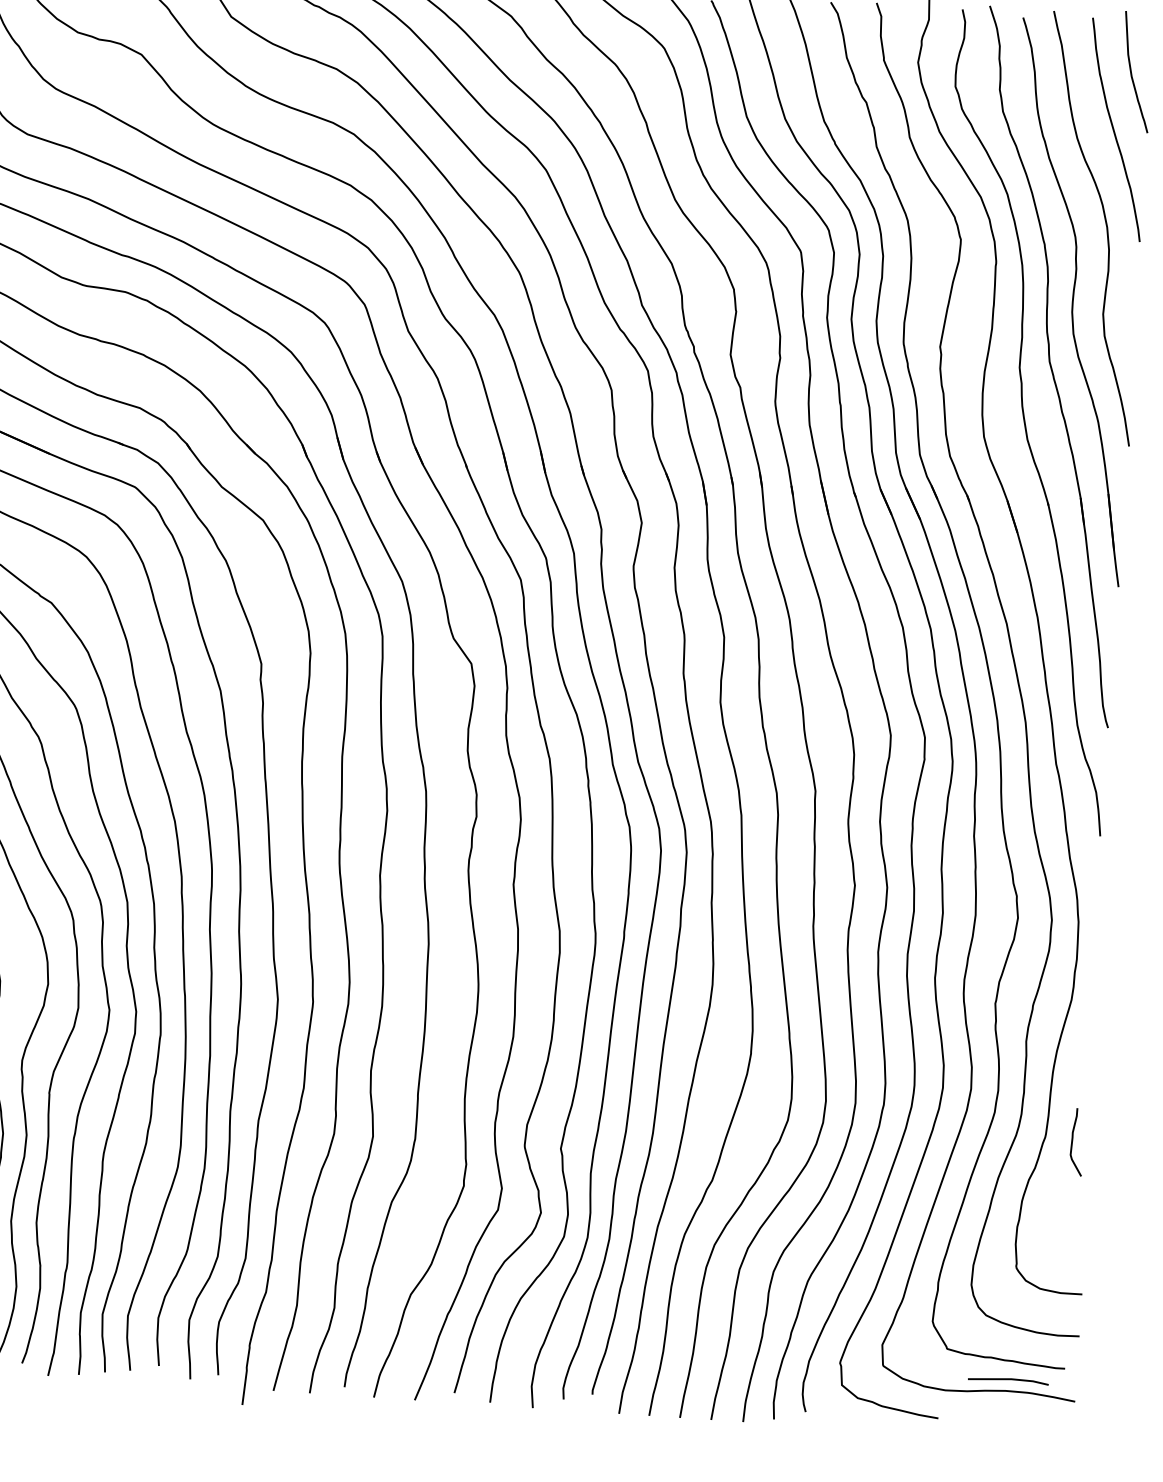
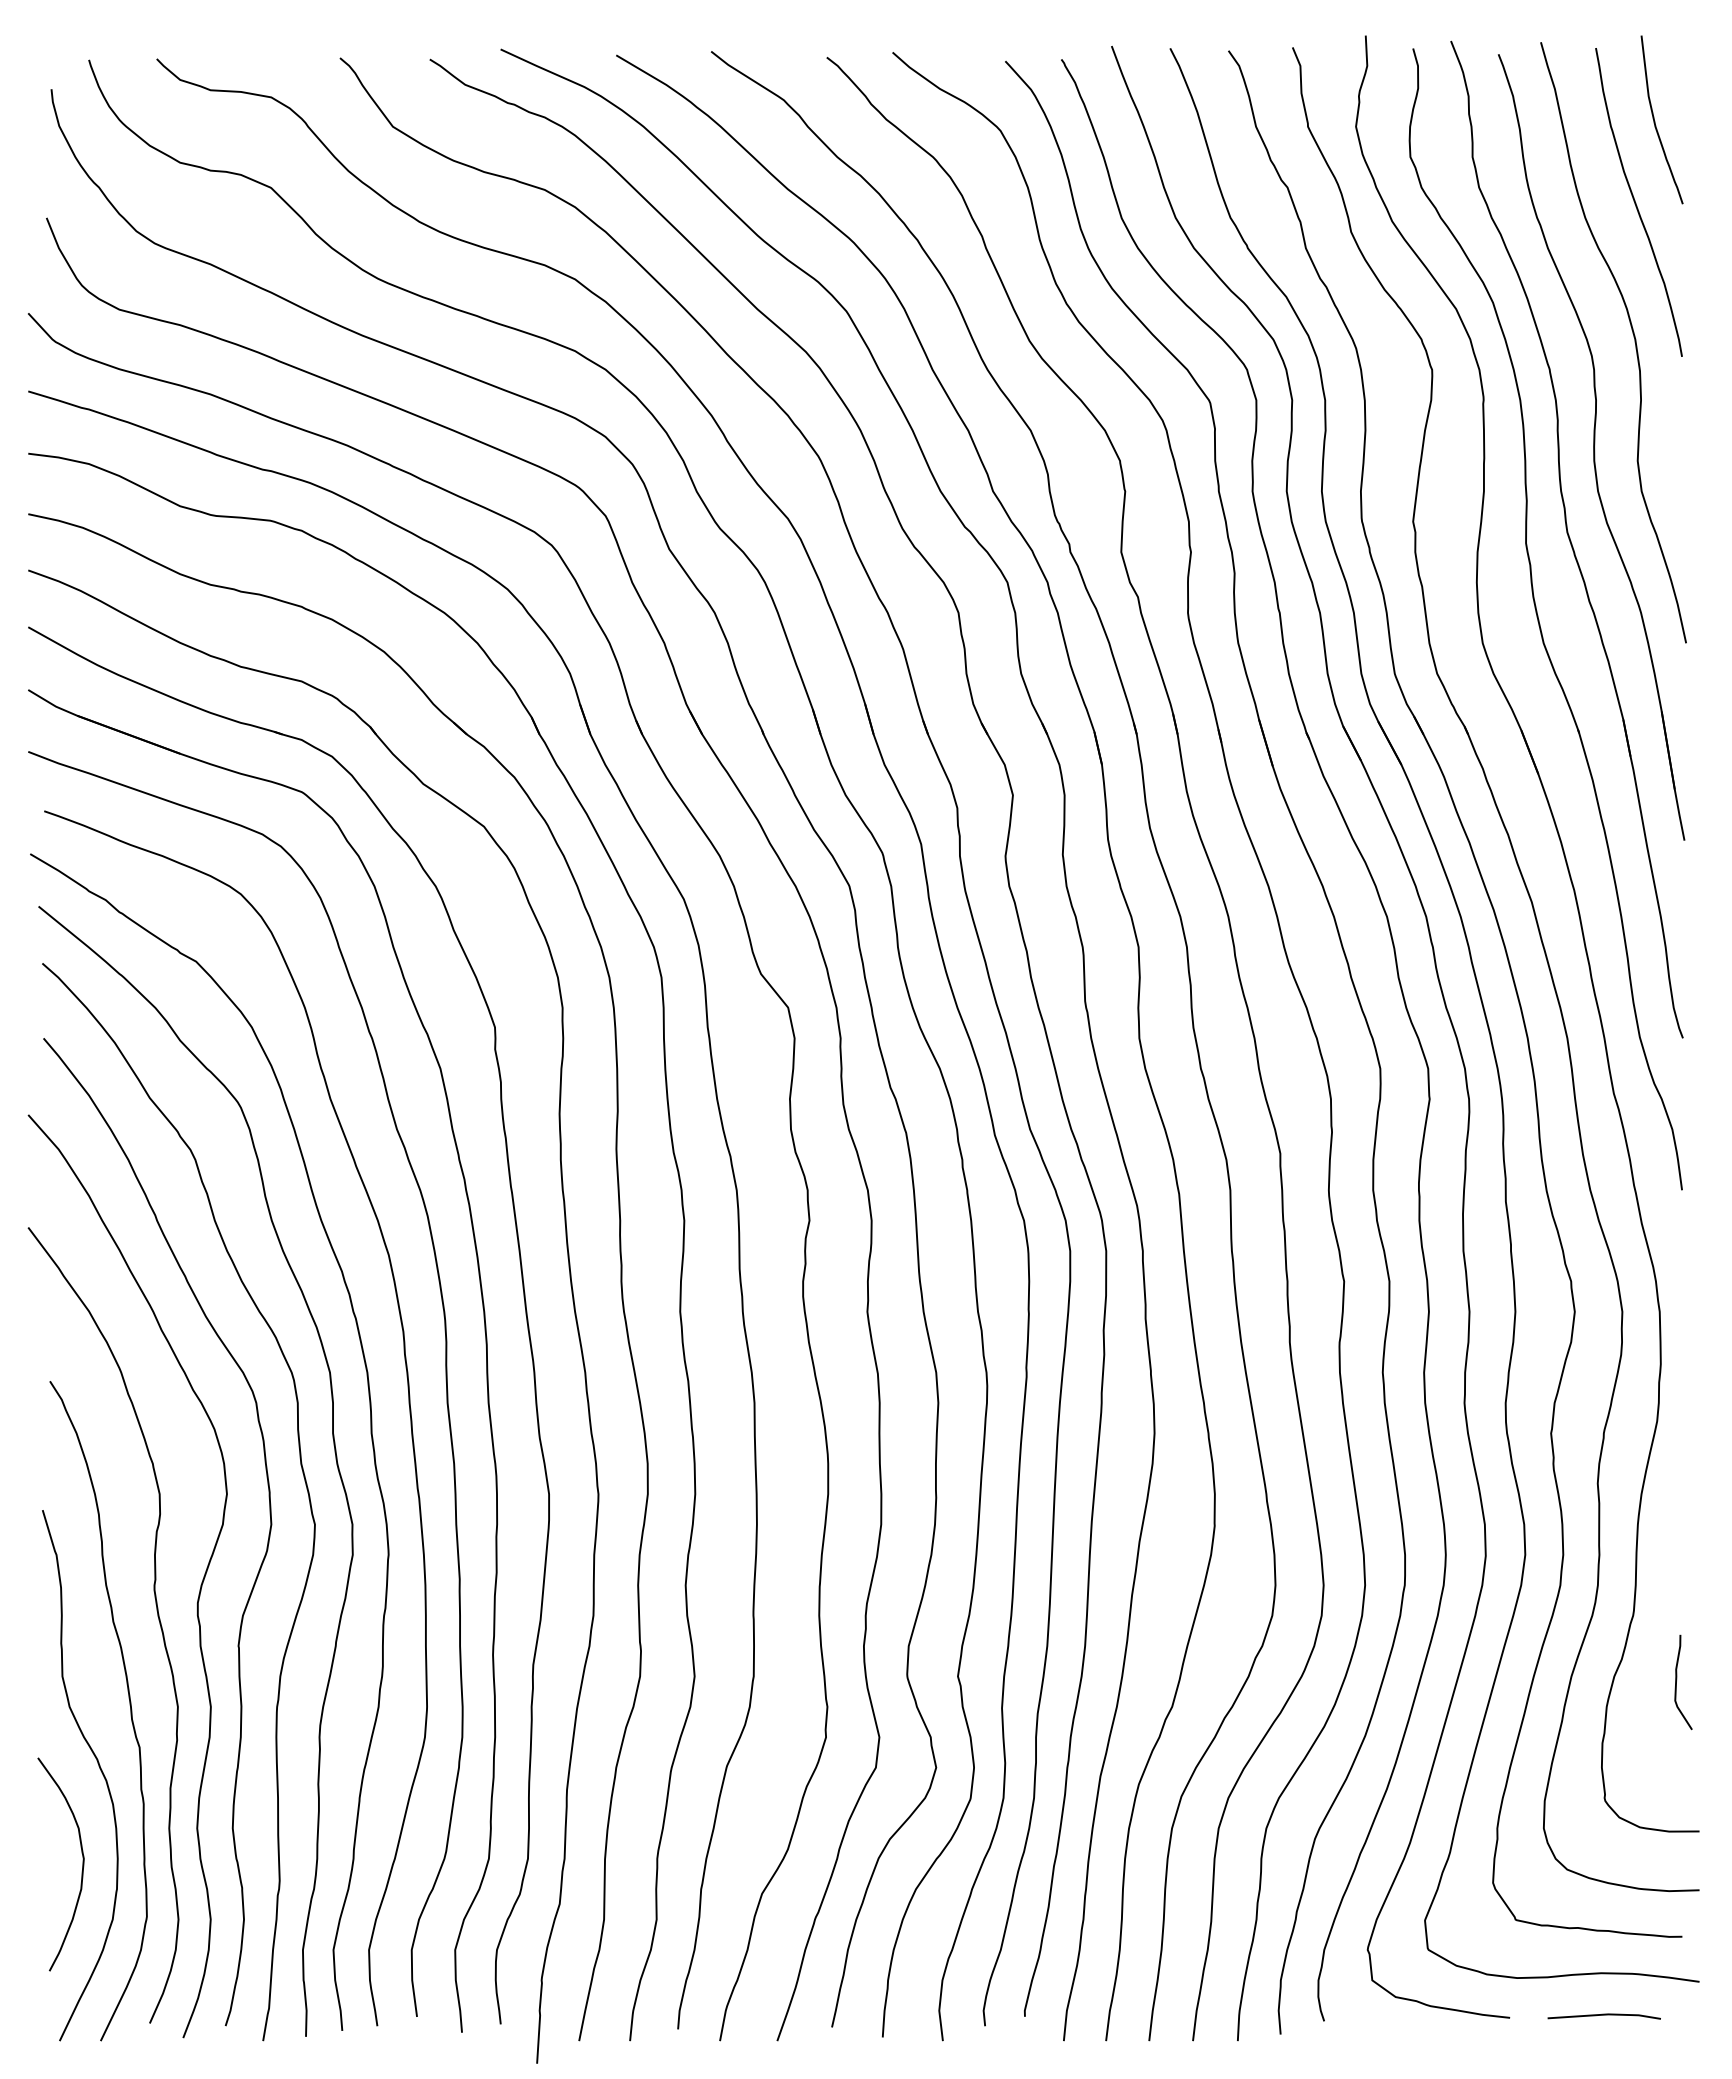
curve: (1073, 1139) -> (1677, 1679), moved
line: (1007, 1379) -> (1603, 2015), moved

